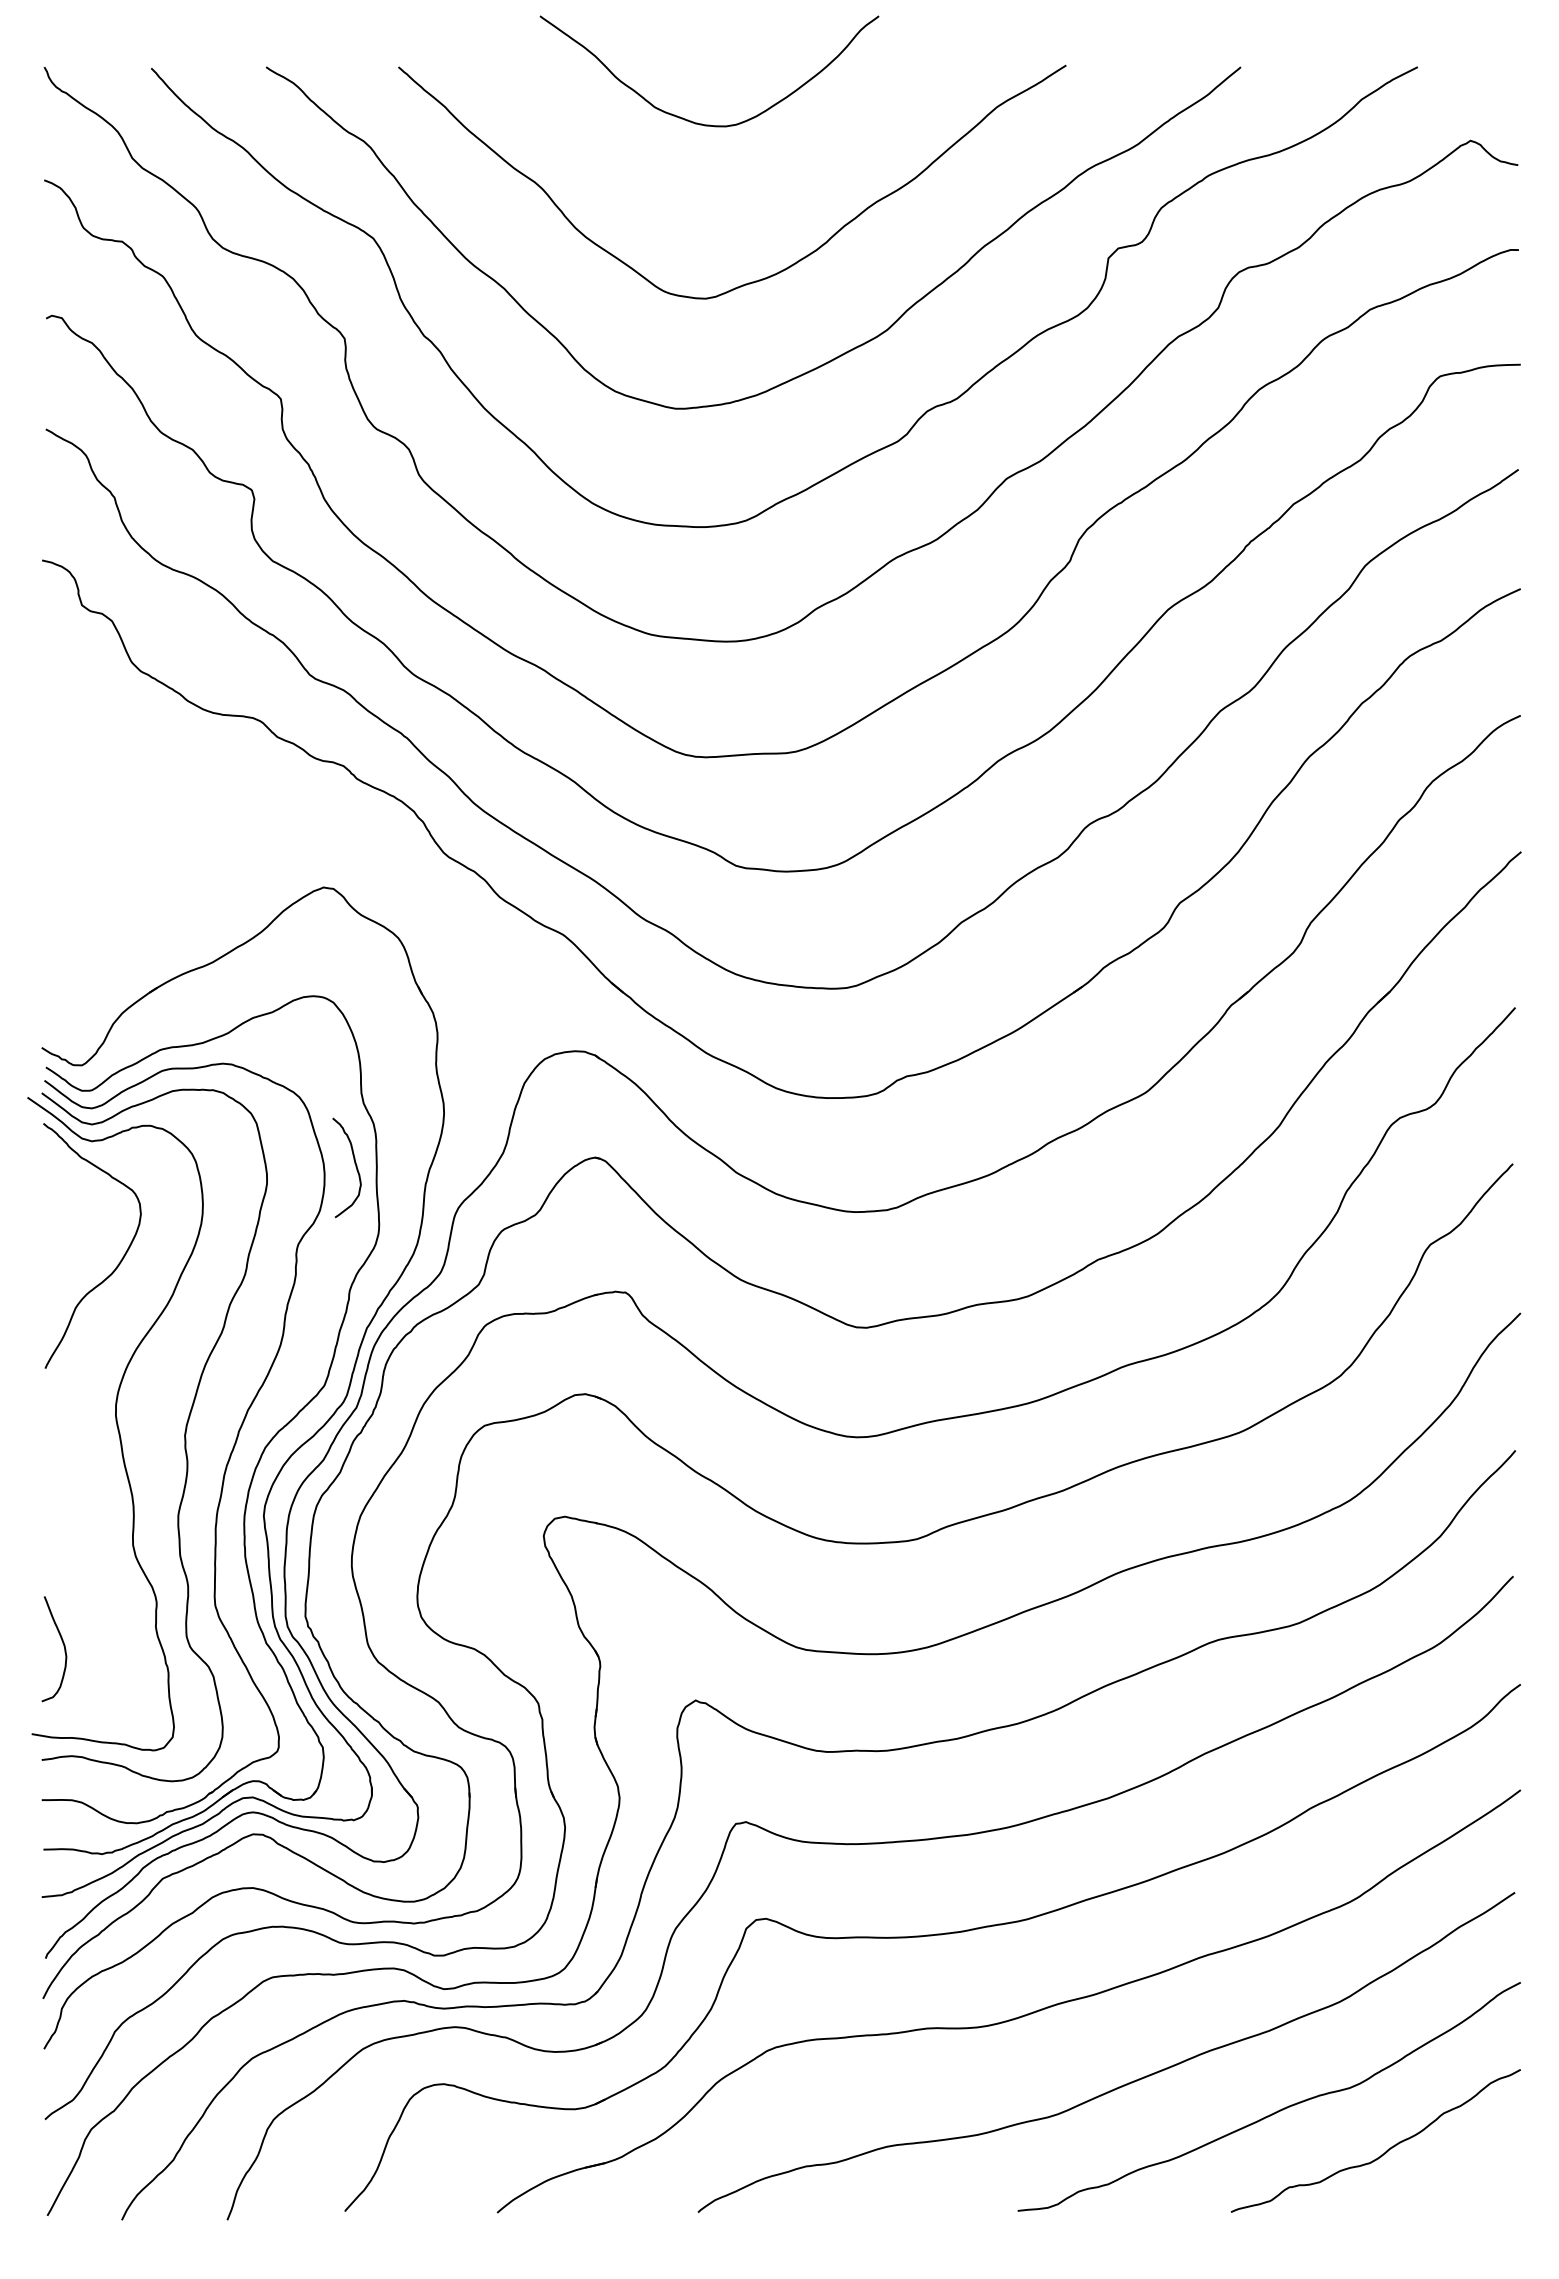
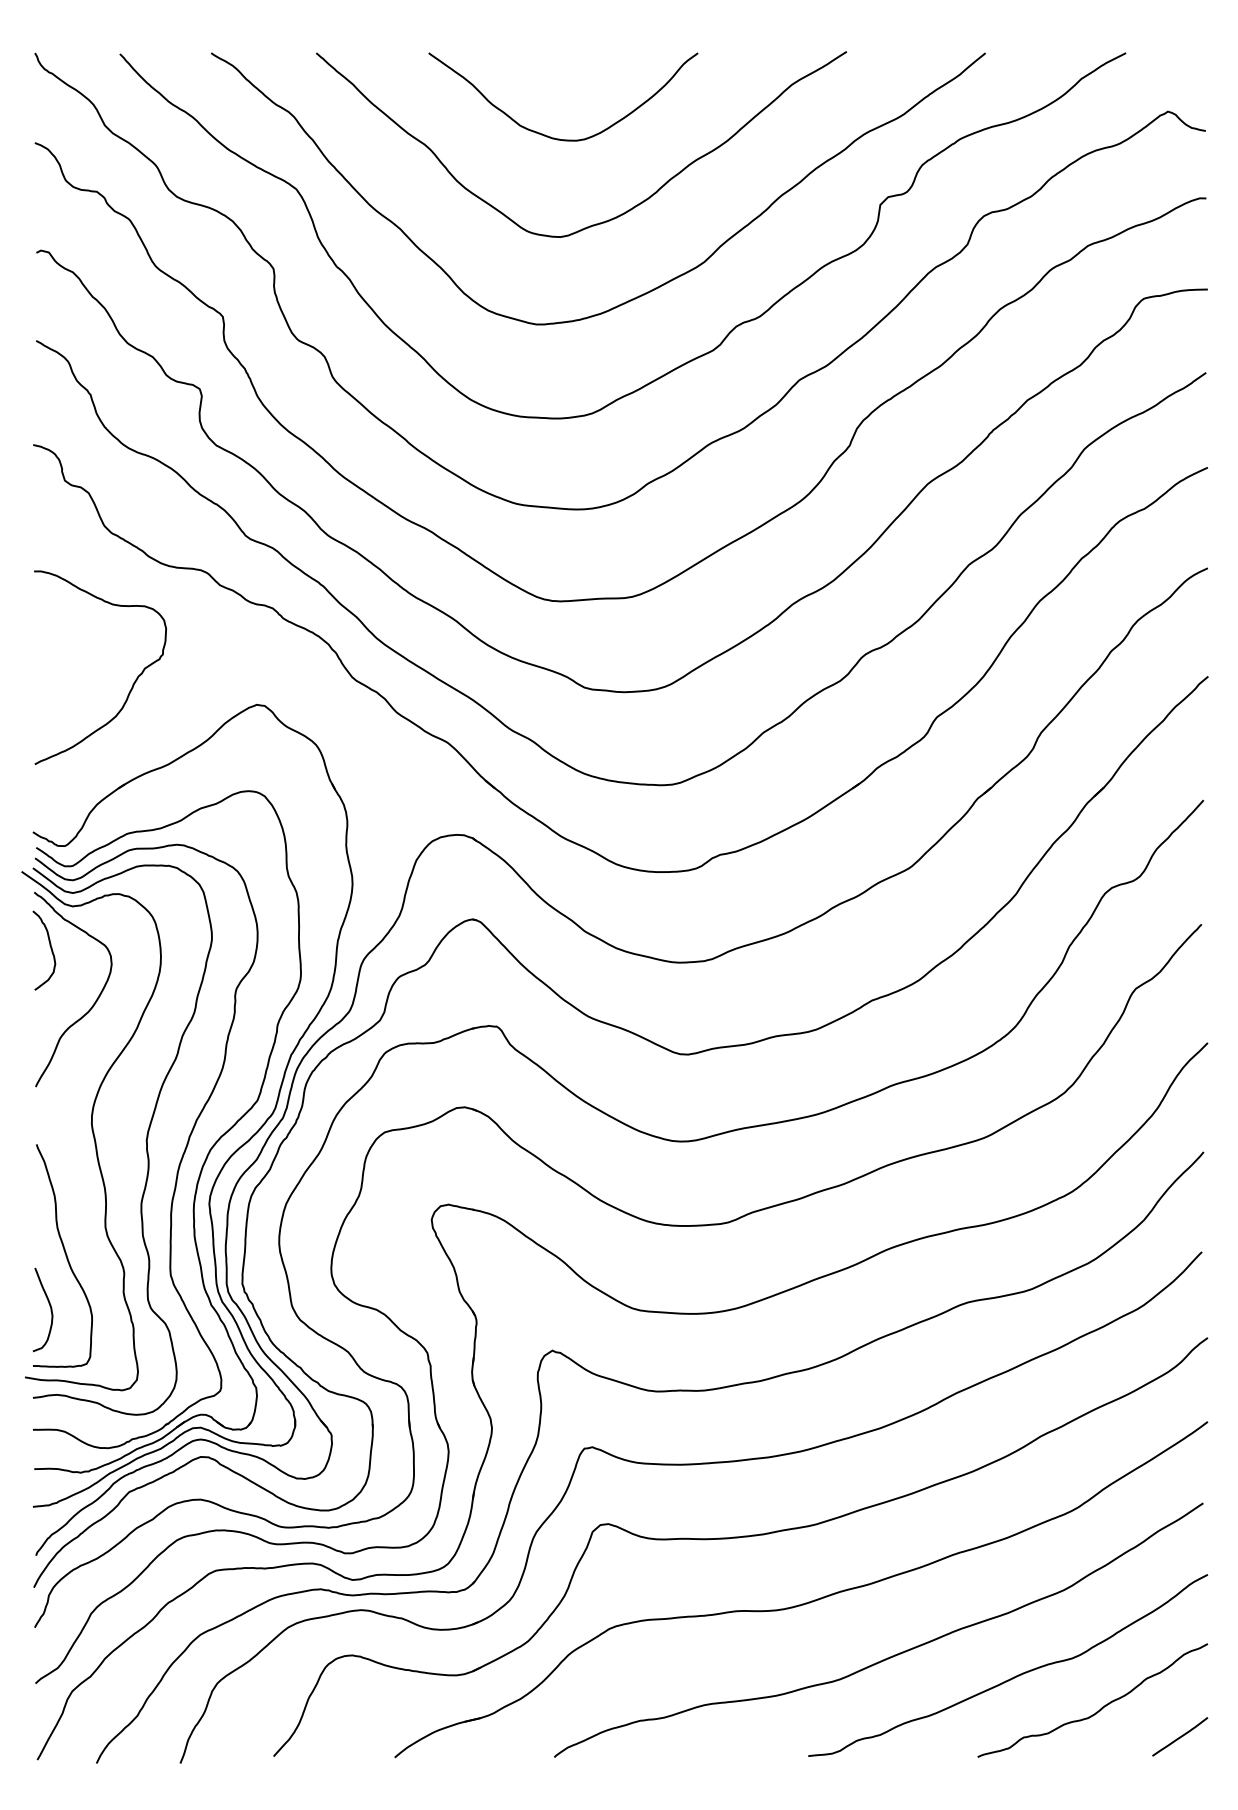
curve: (691, 120) -> (549, 136), moved
curve: (167, 861) -> (132, 684), added
curve: (354, 1163) -> (50, 947), moved
curve: (82, 1580) -> (65, 1255), added
line: (1485, 2186) -> (1179, 1736), added

